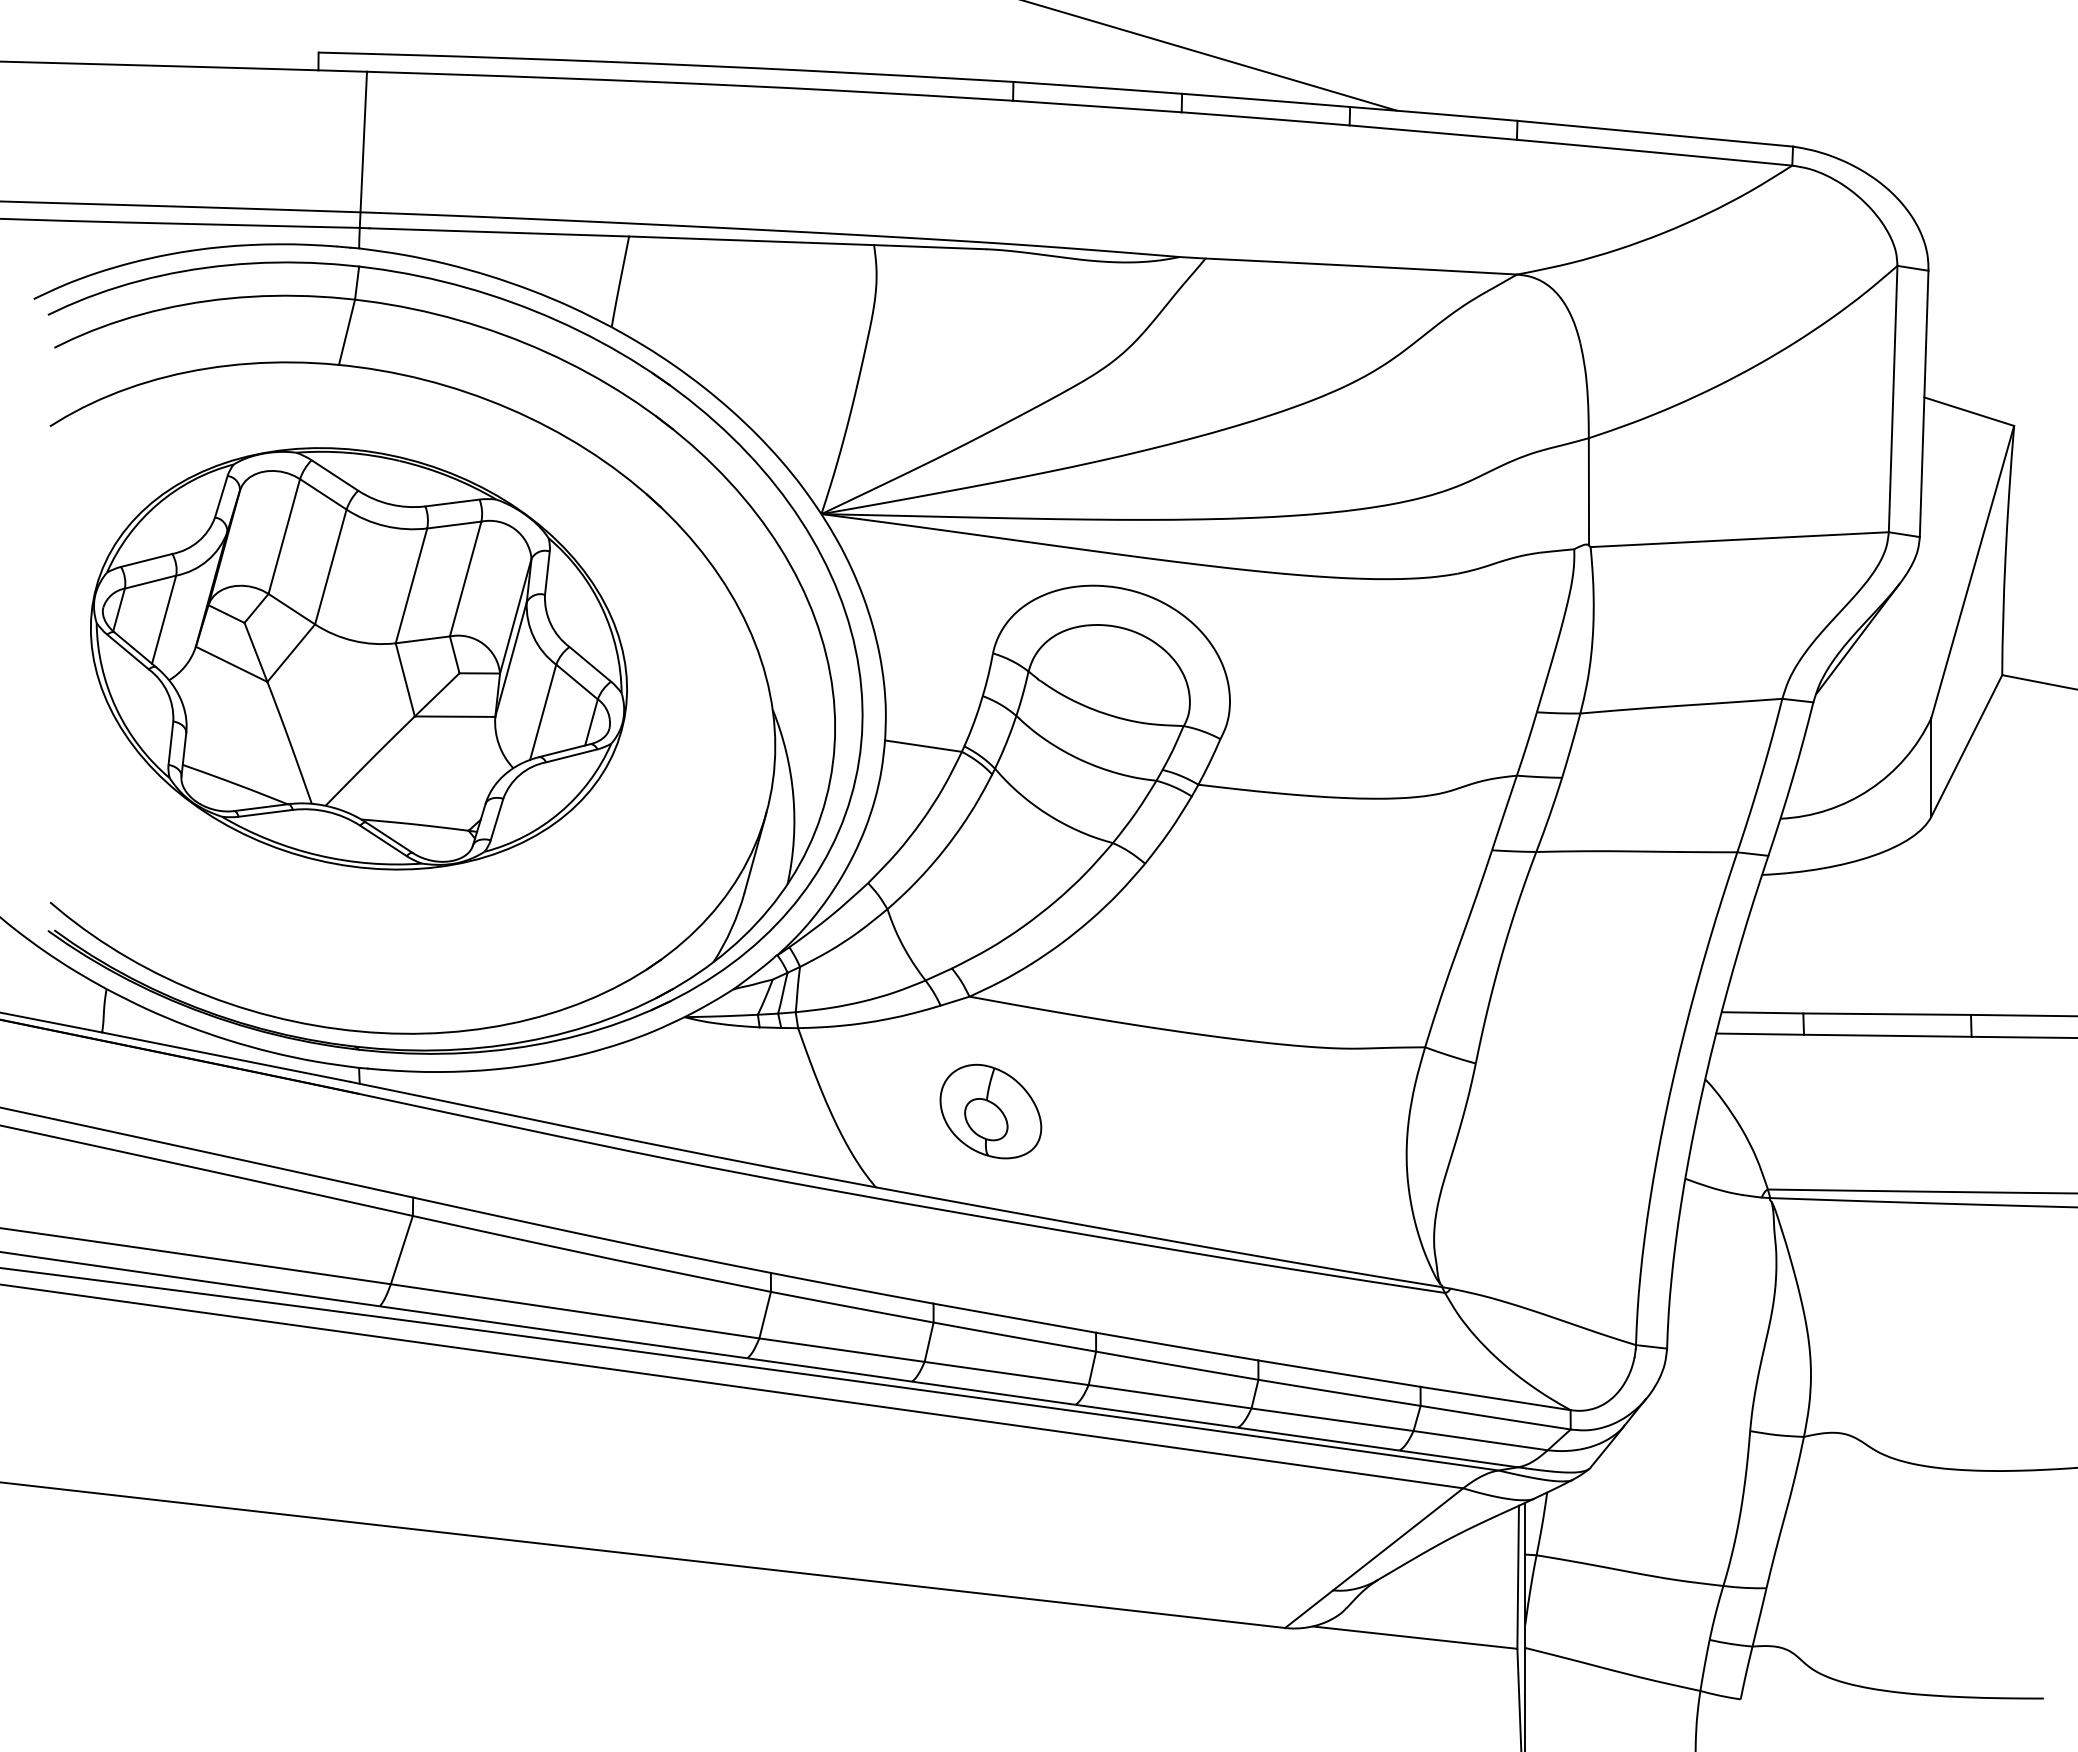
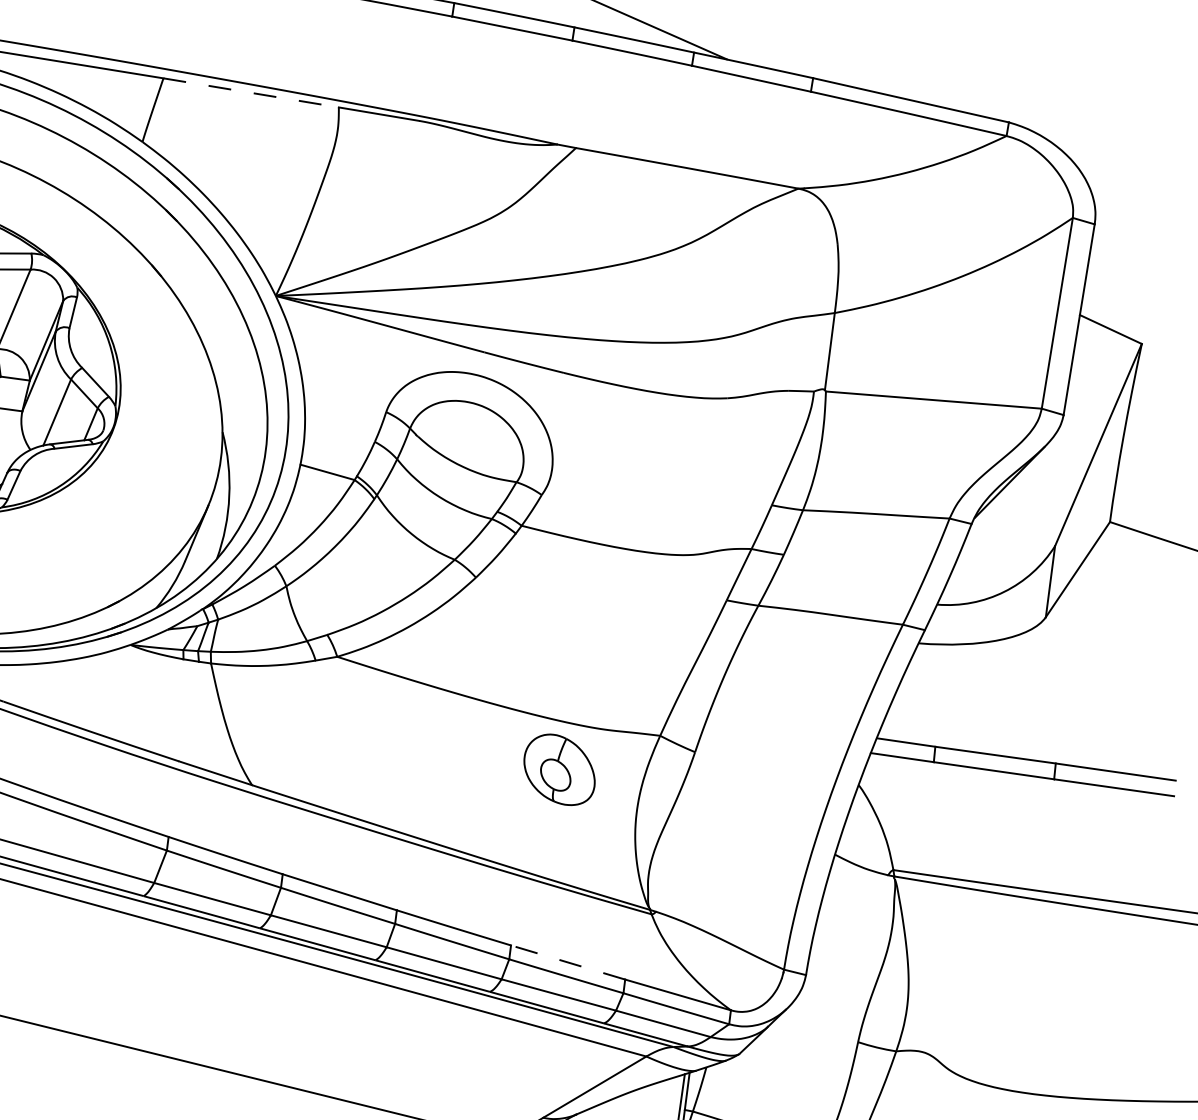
line: (751, 240) -> (251, 92), solid -> dashed
part: (990, 1111) -> (559, 769), moved
line: (1338, 1373) -> (567, 962), solid -> dashed

